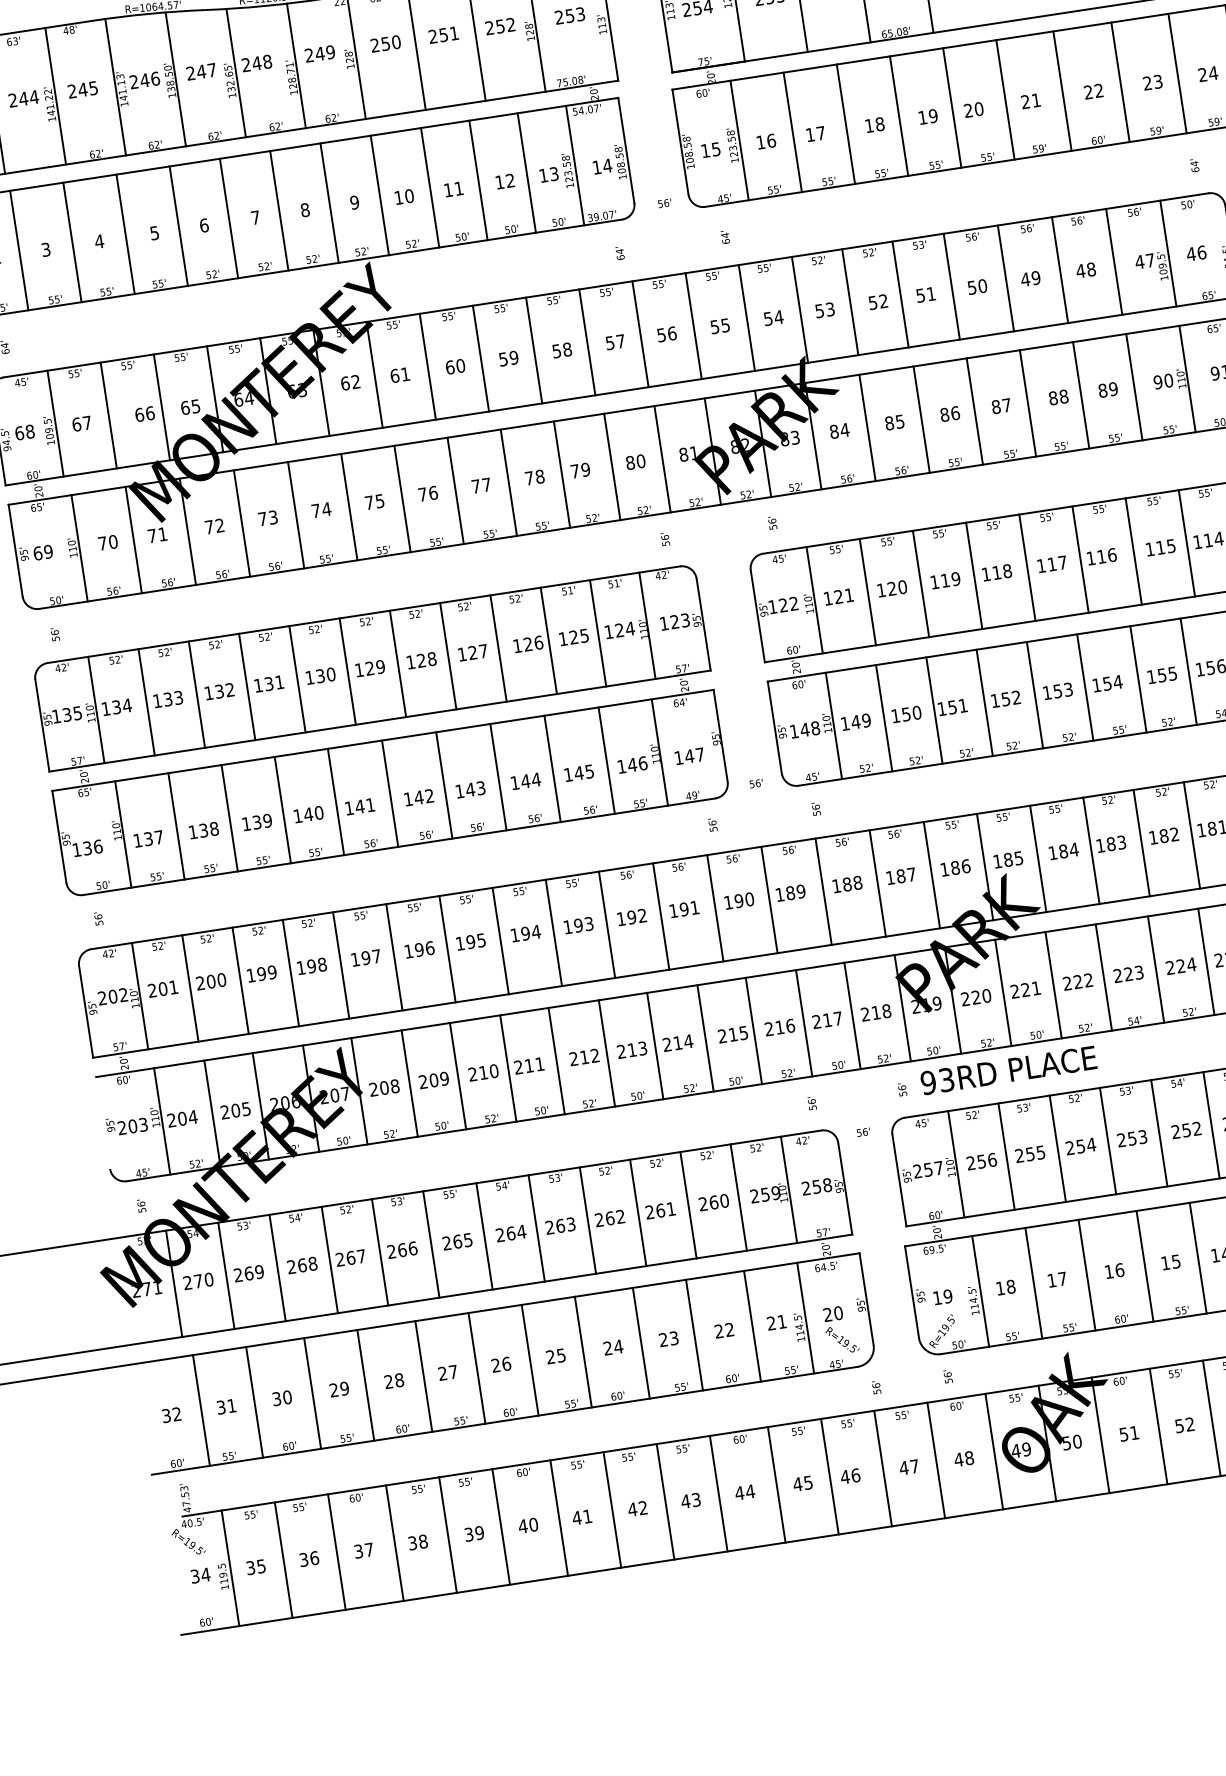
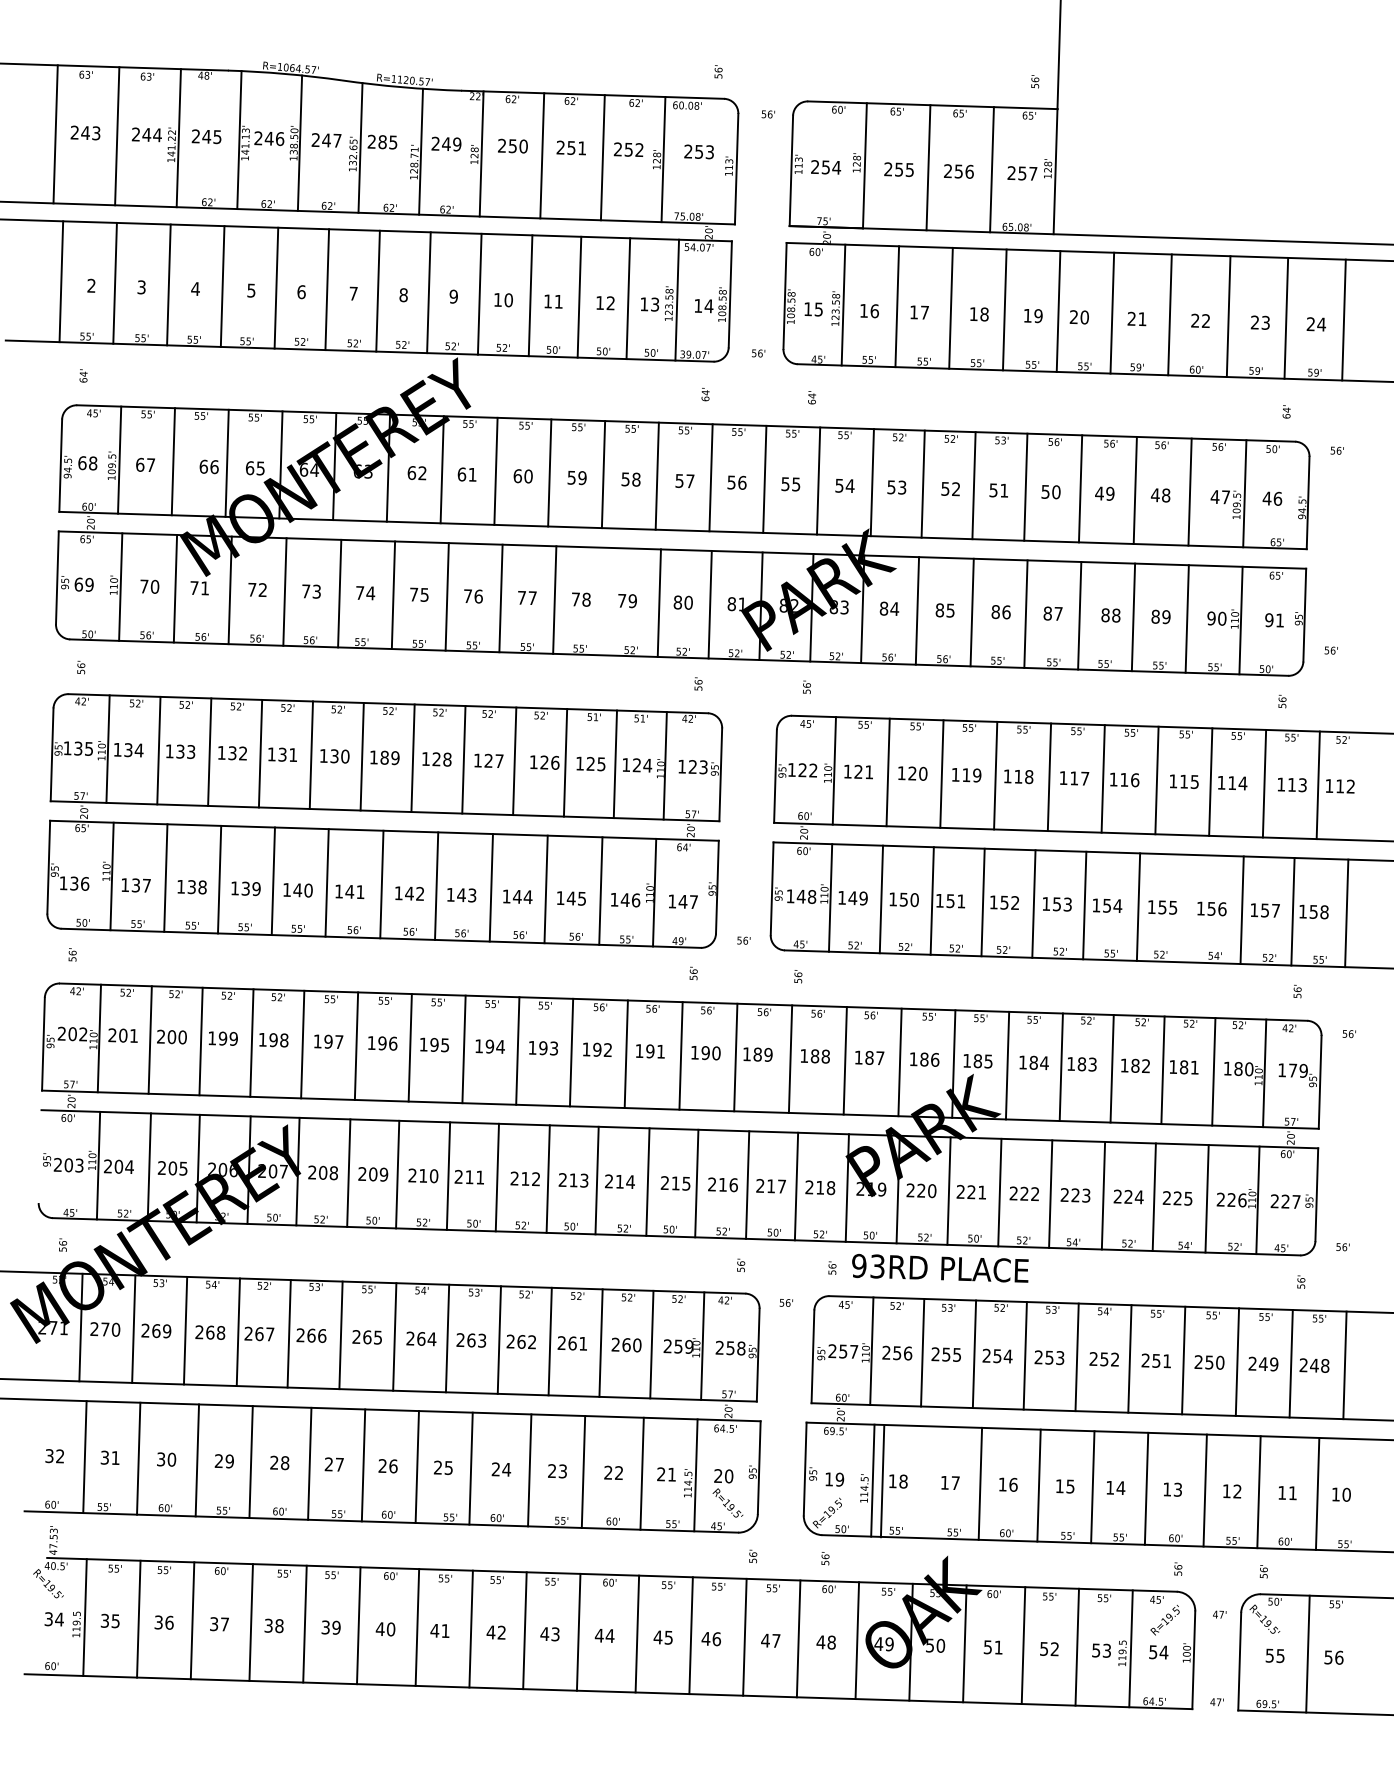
text: (261, 62) -> (387, 142), 248 -> 285
line: (561, 474) -> (608, 601), removed
text: (369, 668) -> (384, 757), 129 -> 189
line: (1187, 671) -> (1188, 908), removed
line: (1033, 1283) -> (882, 1481), moved

